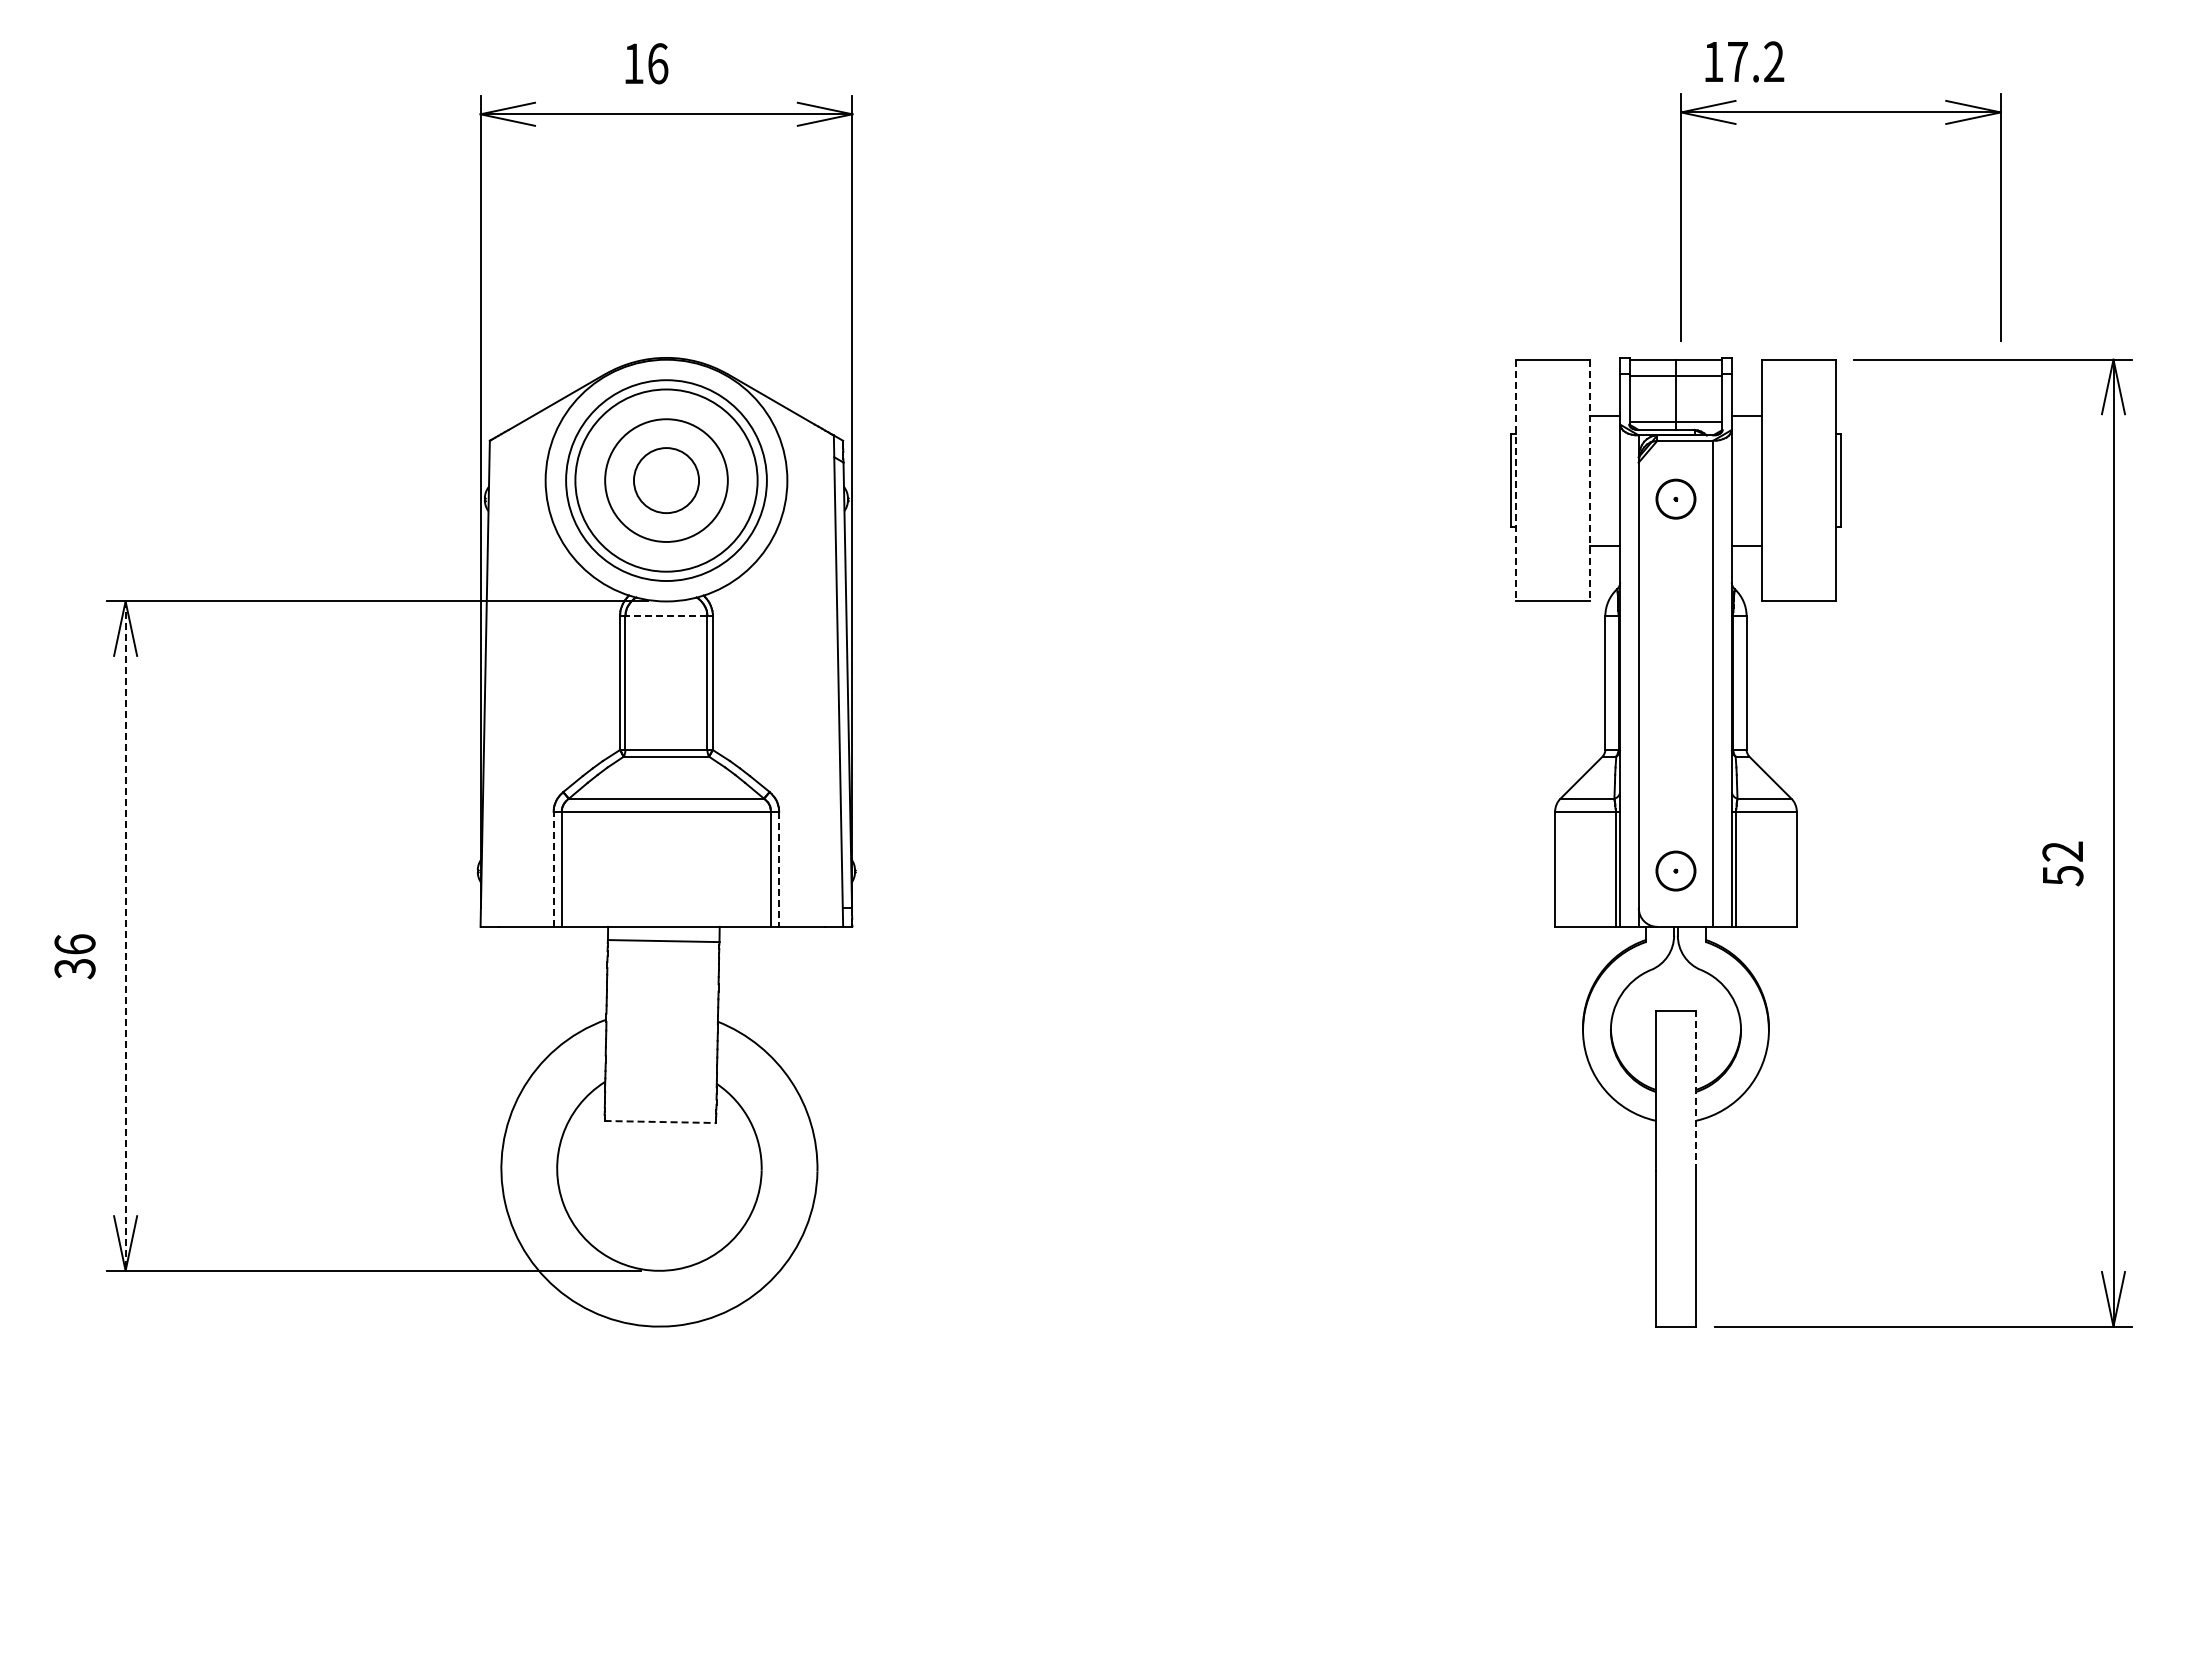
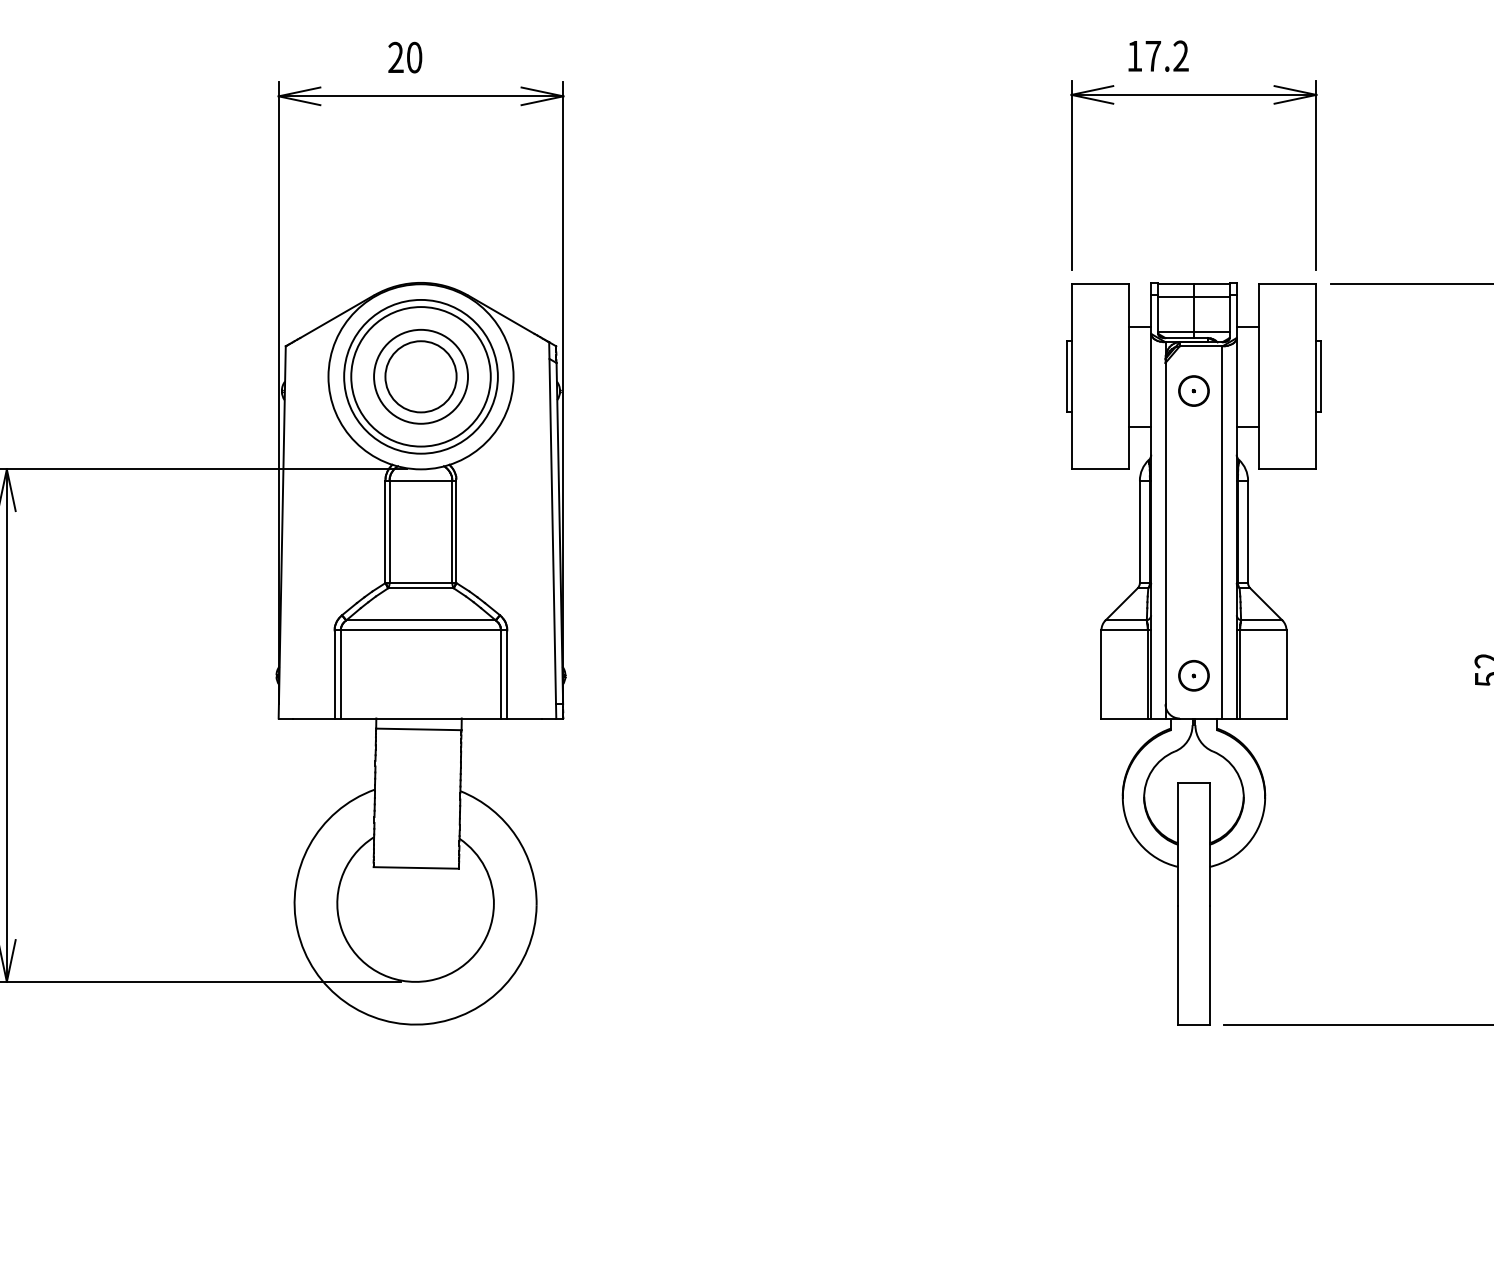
text: (1744, 61) -> (1158, 55), moved
text: (645, 63) -> (404, 57), 16 -> 20
part: (1840, 112) -> (1193, 94), moved
circle: (666, 480) -> (421, 376), size x1.43
line: (1516, 480) -> (1071, 376), dashed -> solid
line: (1590, 480) -> (1128, 376), dashed -> solid
line: (666, 616) -> (421, 480), dashed -> solid
line: (553, 869) -> (334, 674), dashed -> solid
line: (779, 869) -> (507, 674), dashed -> solid
line: (125, 936) -> (6, 725), dashed -> solid
line: (1696, 1090) -> (1209, 843), dashed -> solid
line: (660, 1122) -> (416, 868), dashed -> solid

